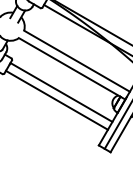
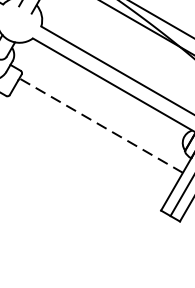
line: (61, 92) -> (101, 125), solid -> dashed
line: (56, 99) -> (93, 136), removed

